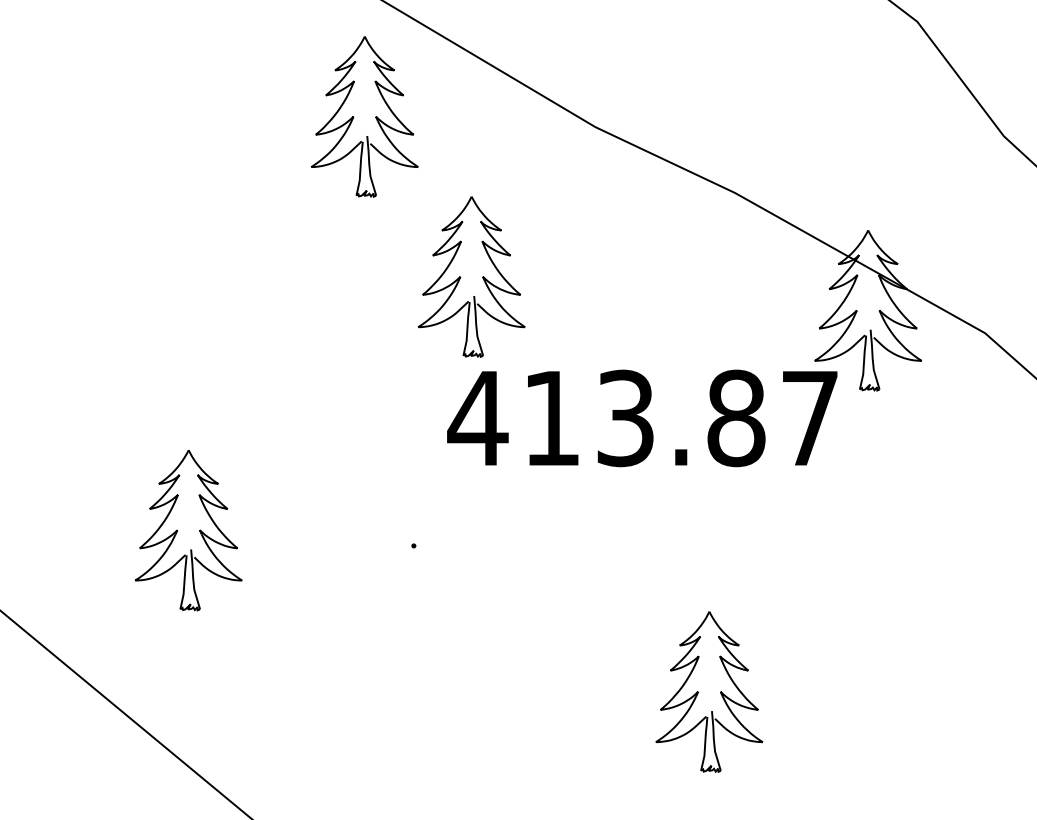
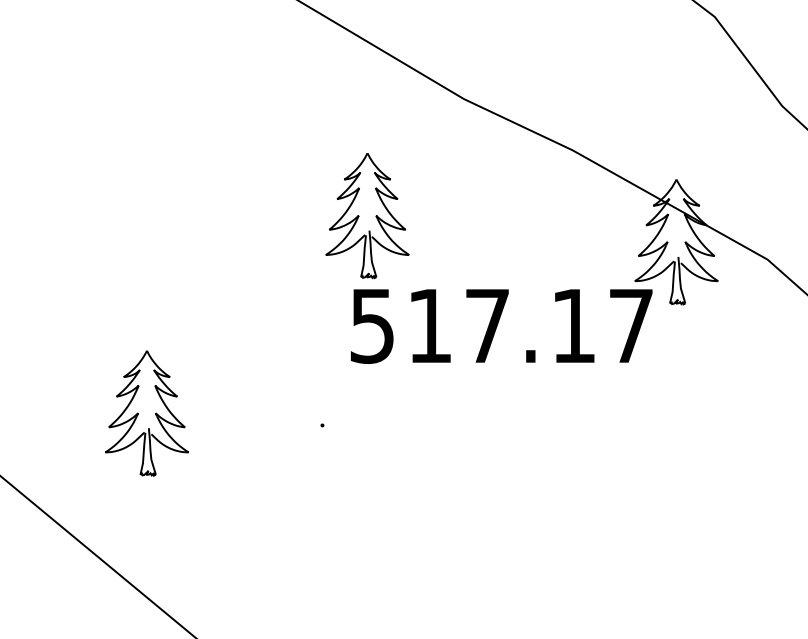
part: (364, 116) -> (283, 90), removed
text: (606, 418) -> (472, 326), 413.87 -> 517.17
part: (709, 691) -> (552, 538), removed

